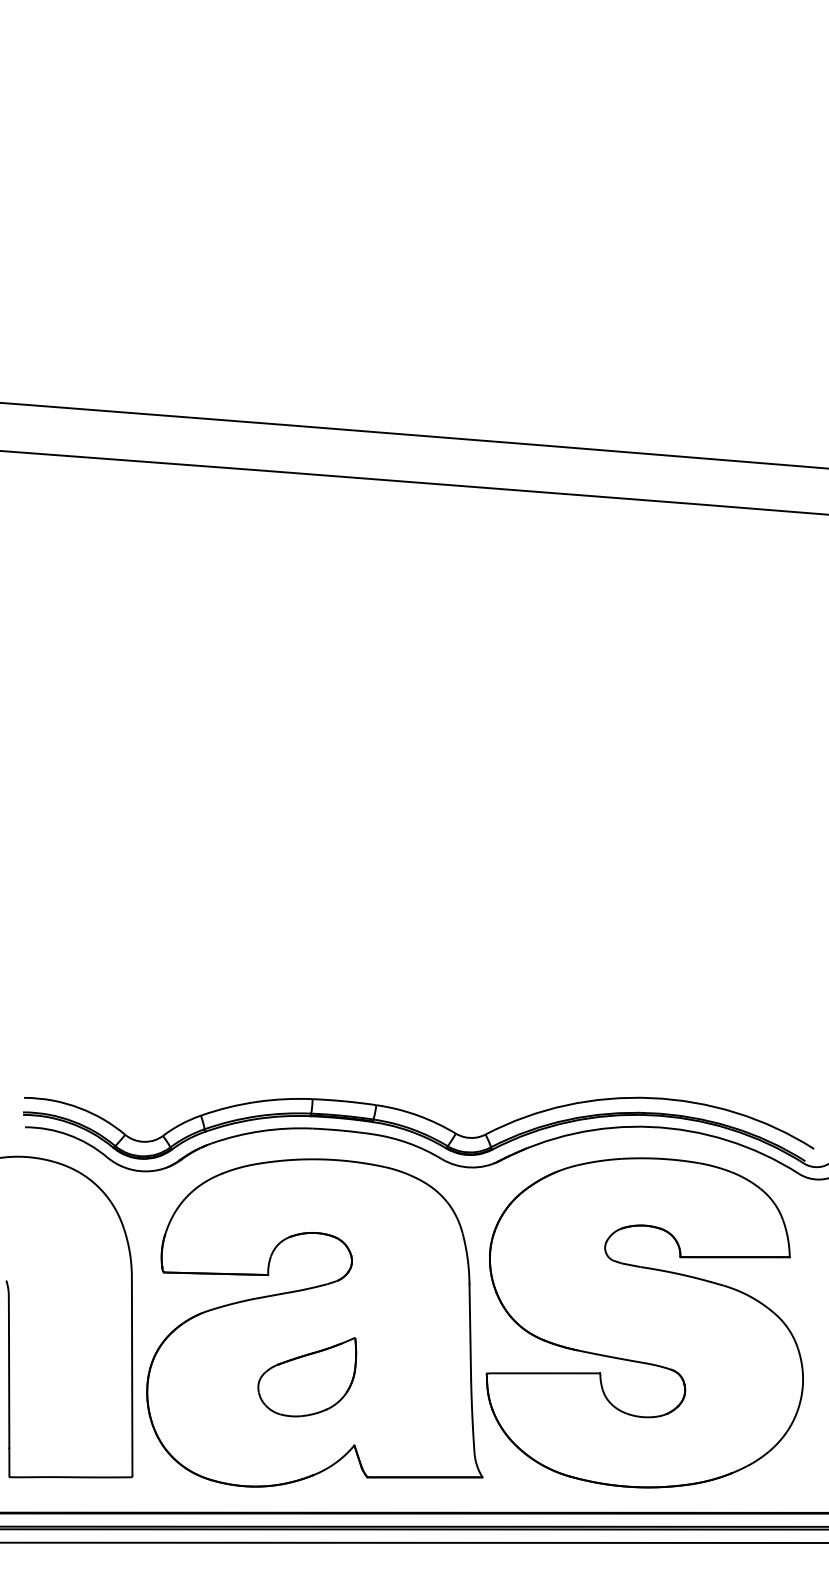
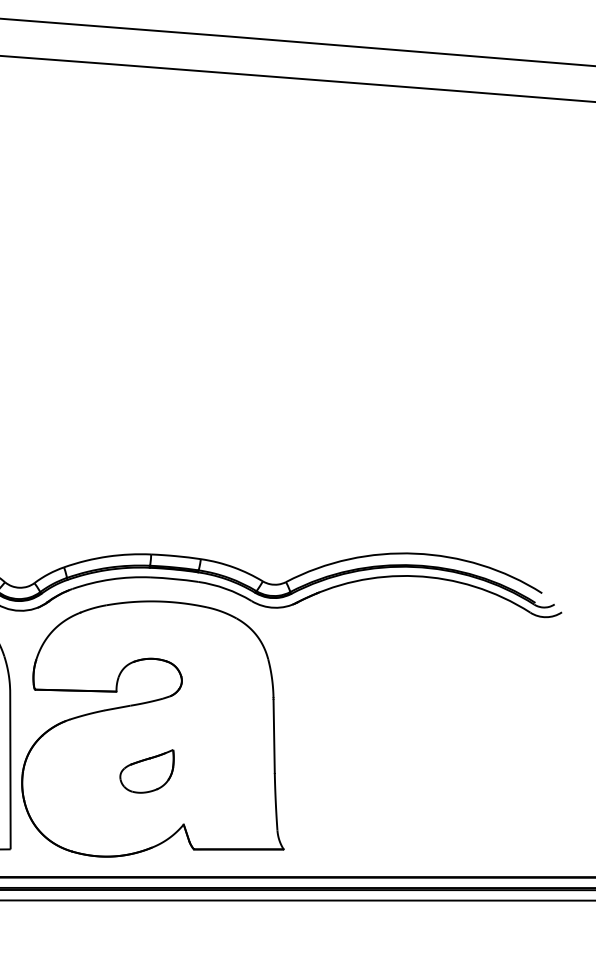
part: (644, 1322) -> (410, 728), removed
part: (307, 1377) -> (147, 771), size x0.7

